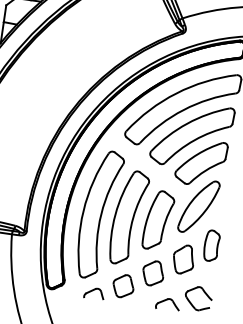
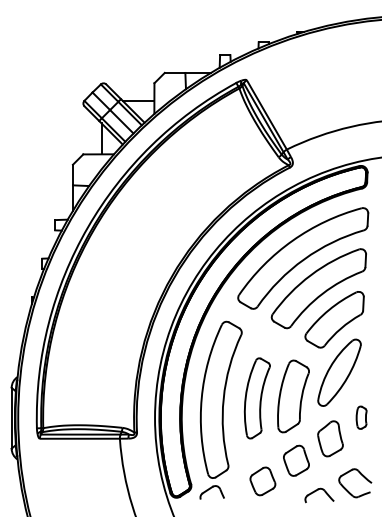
part: (128, 217) -> (257, 398), size x0.7
part: (211, 245) -> (361, 417), size x0.6
part: (93, 293) -> (211, 492), moved

